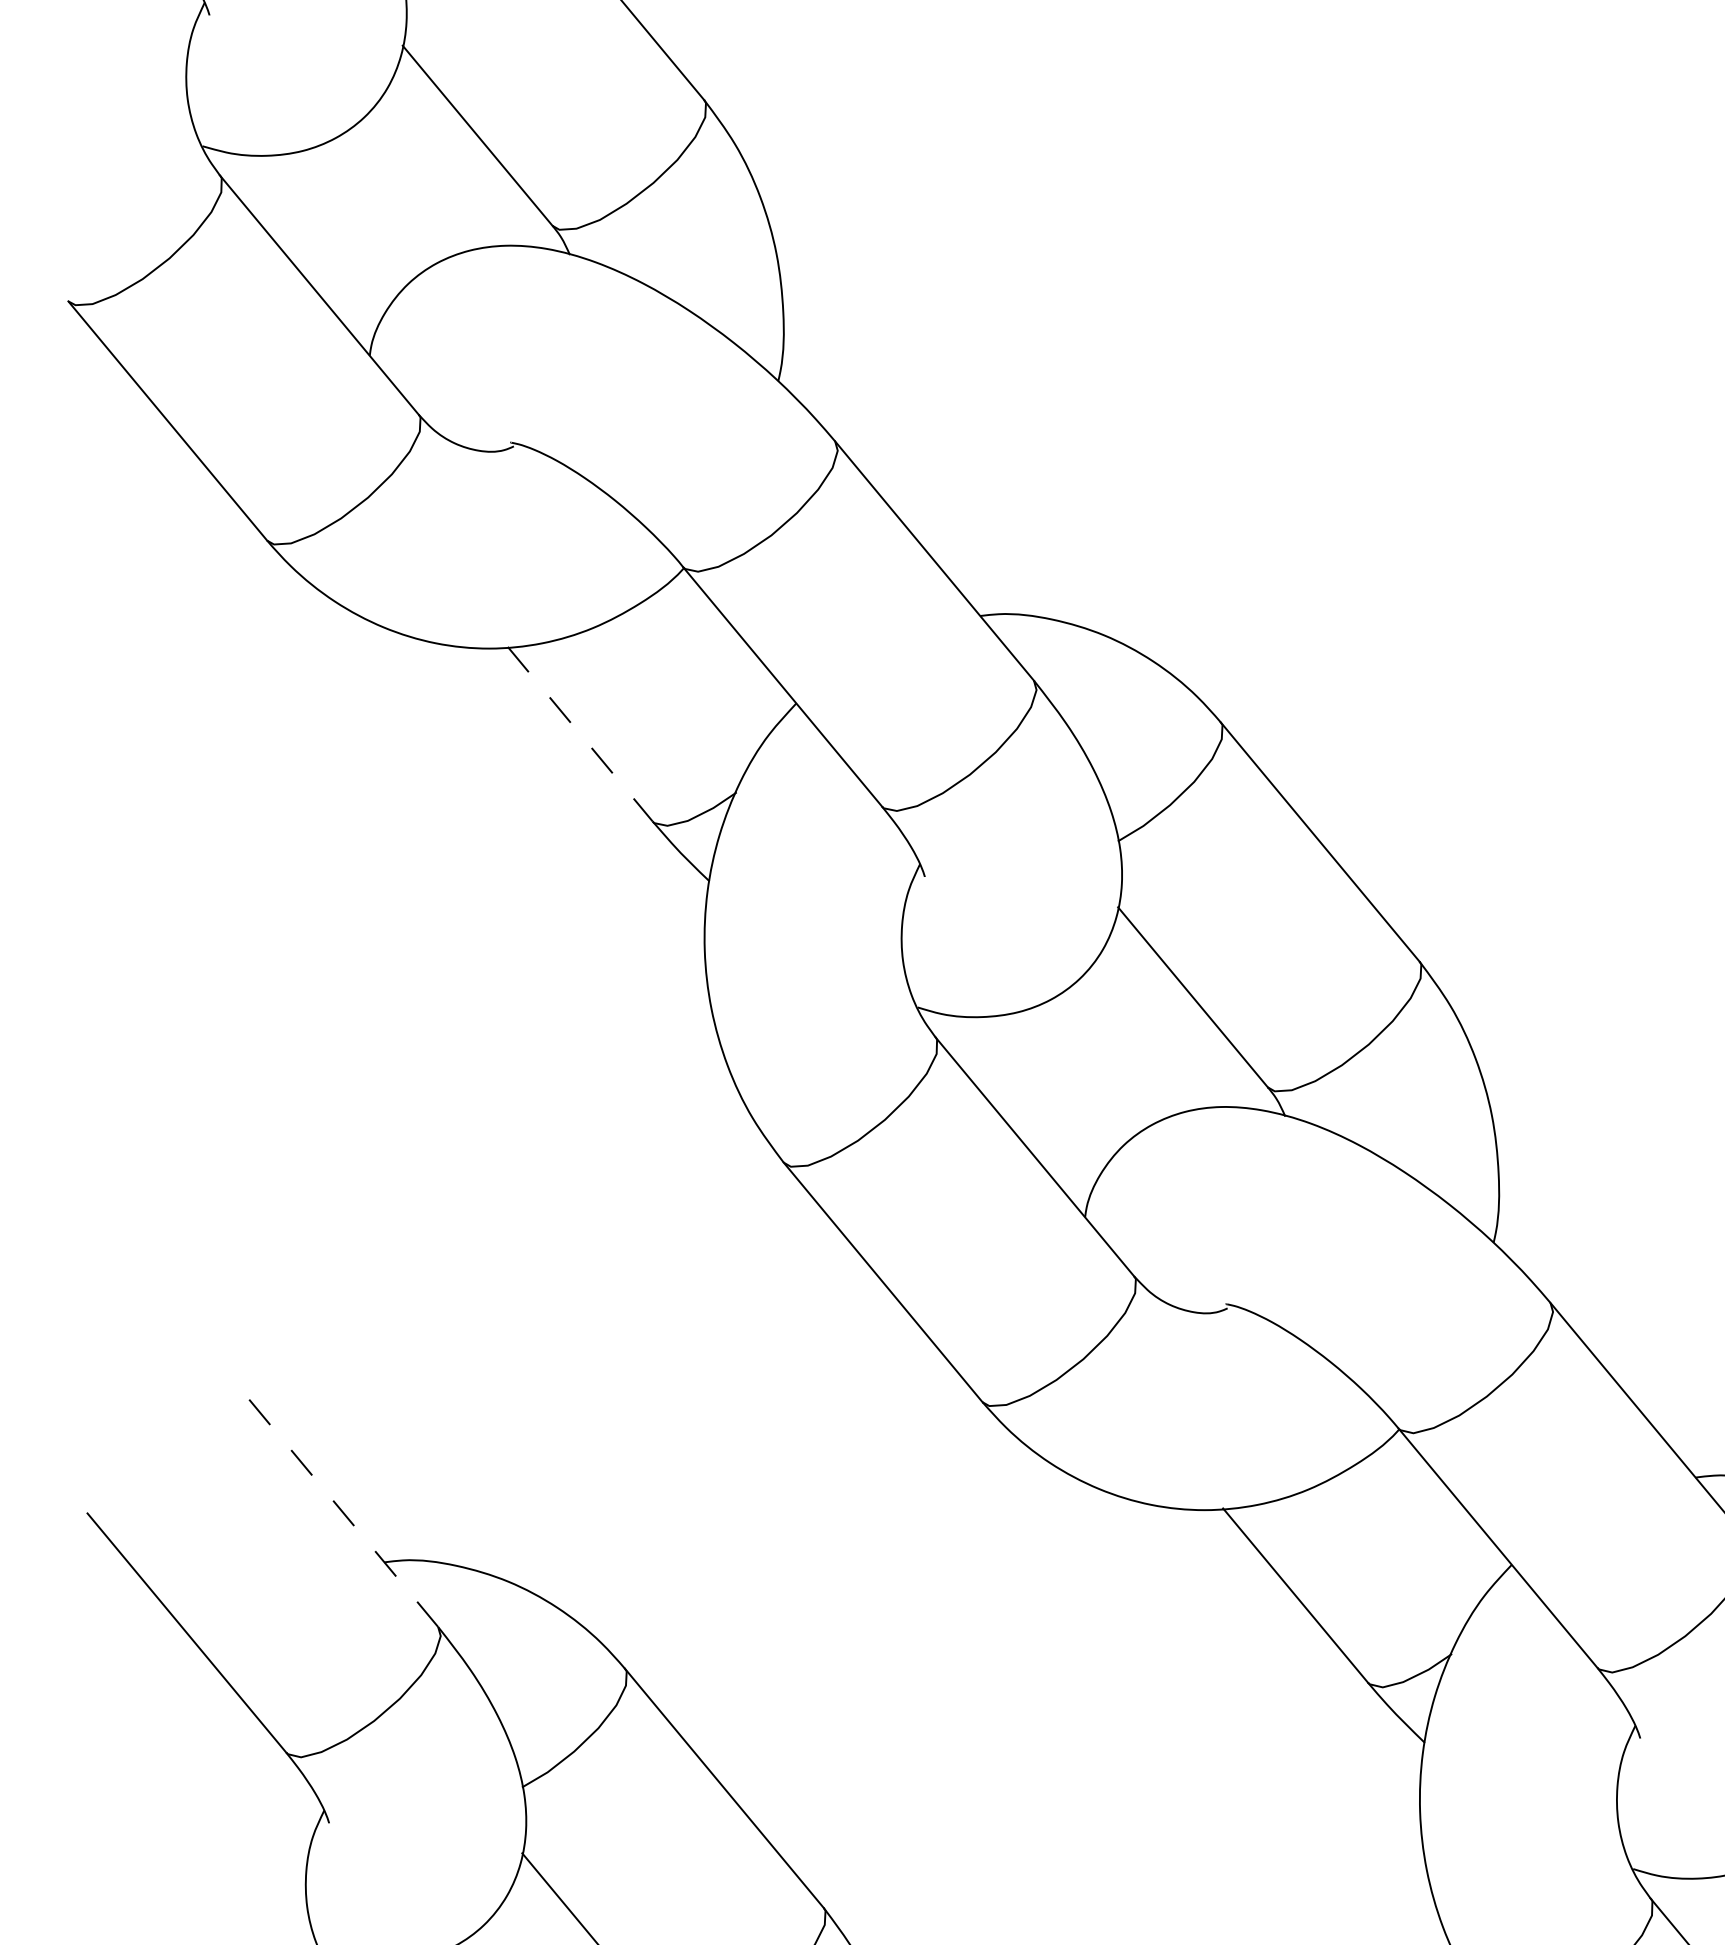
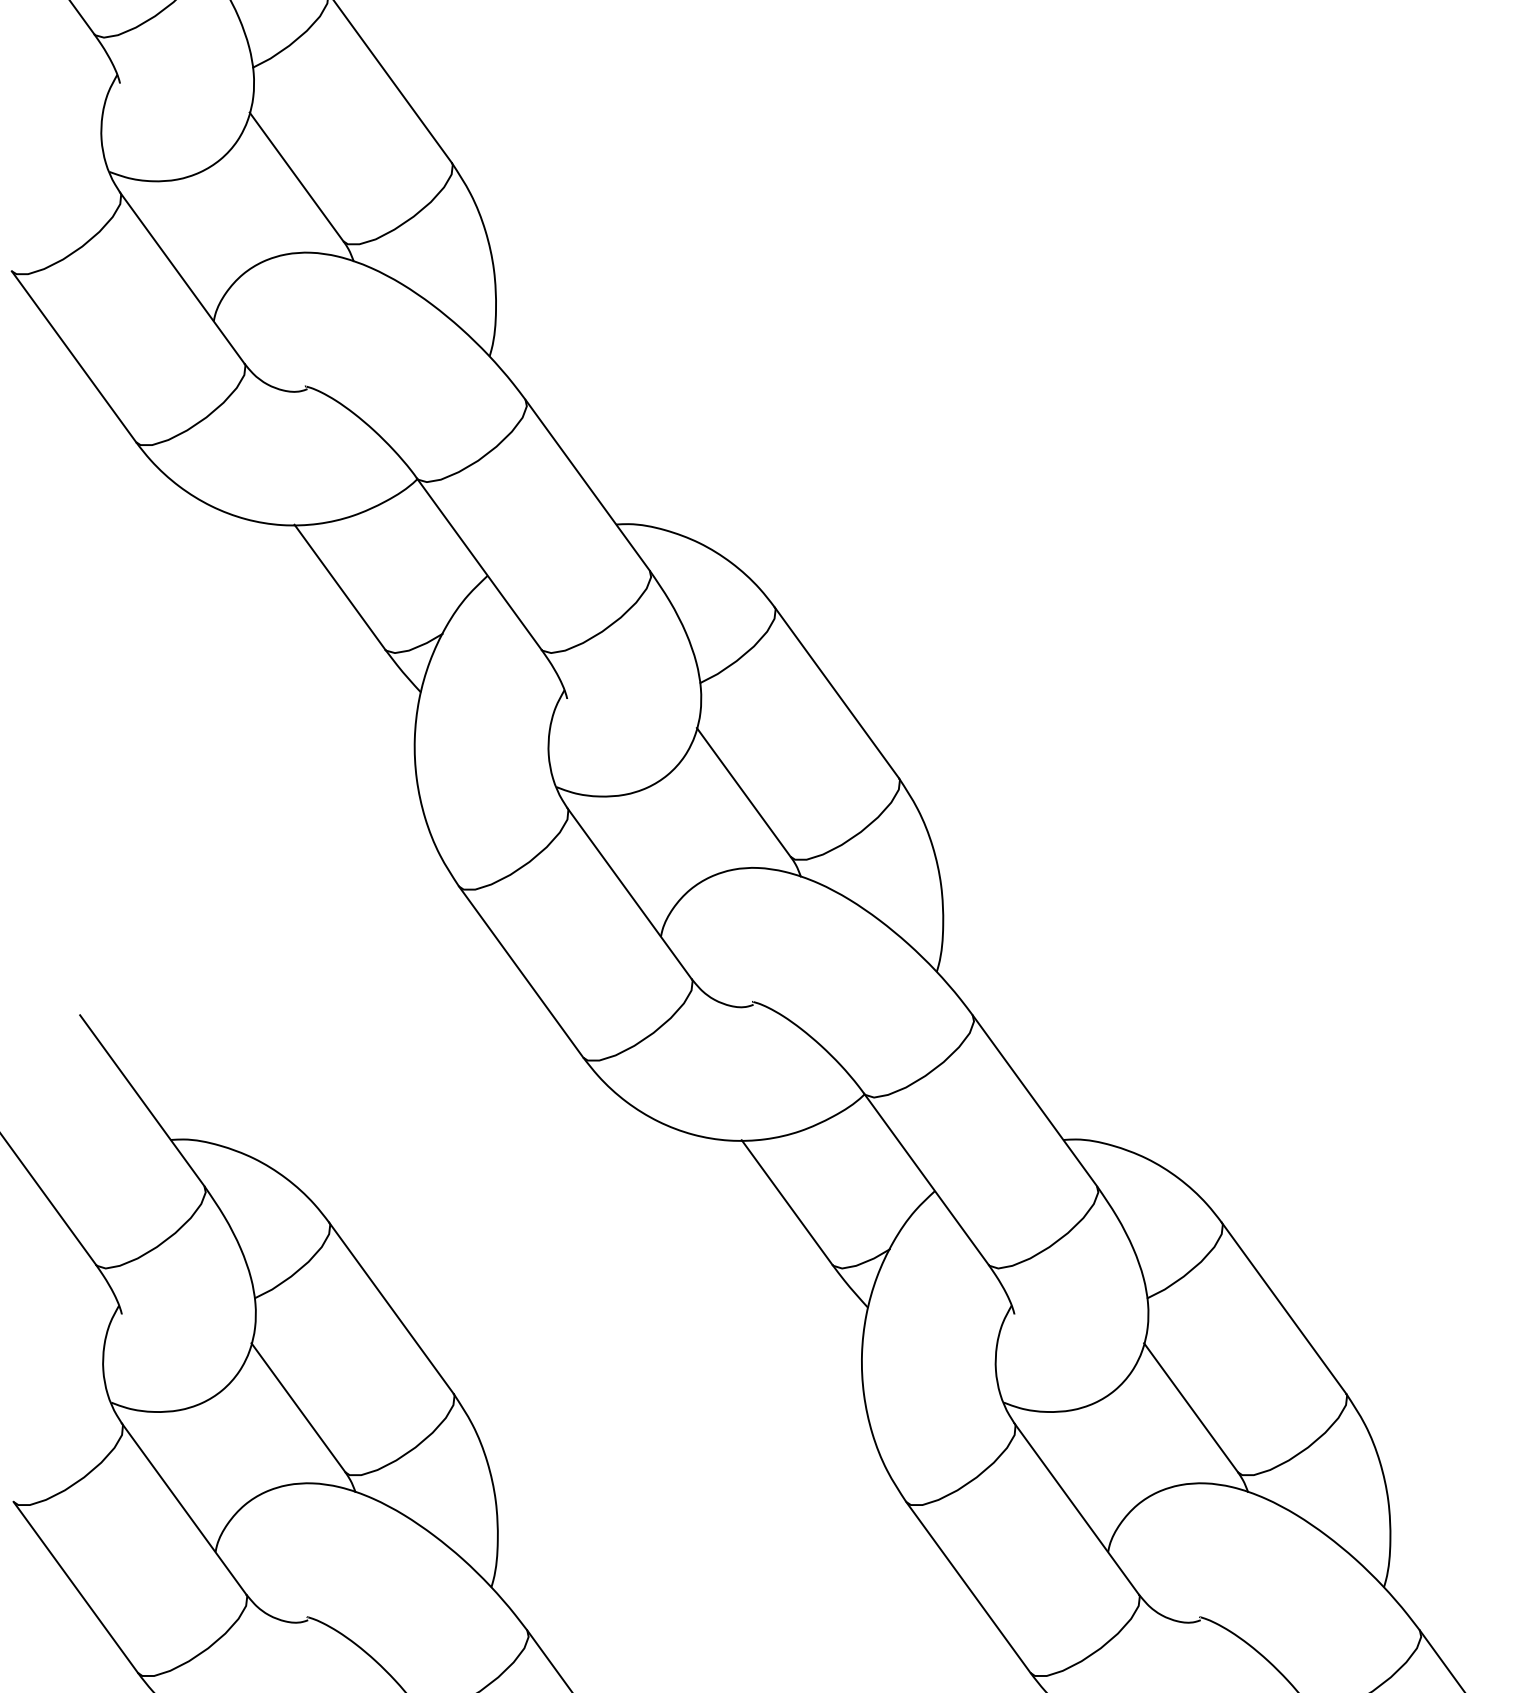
line: (581, 734) -> (340, 587), dashed -> solid
line: (339, 1507) -> (142, 1100), dashed -> solid

